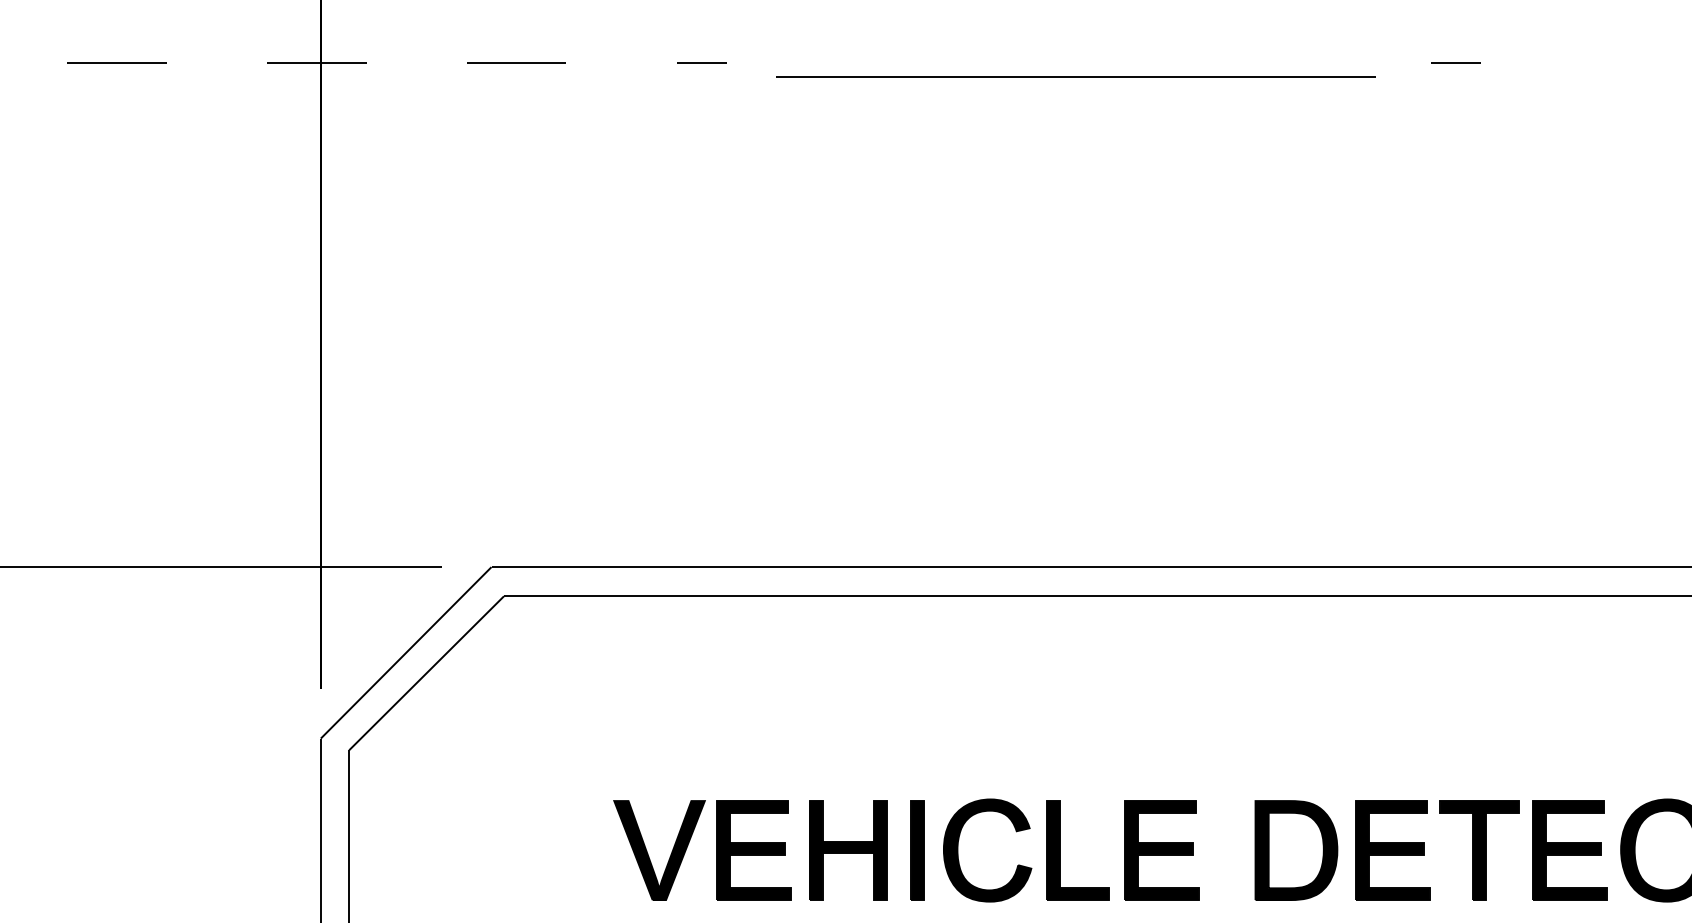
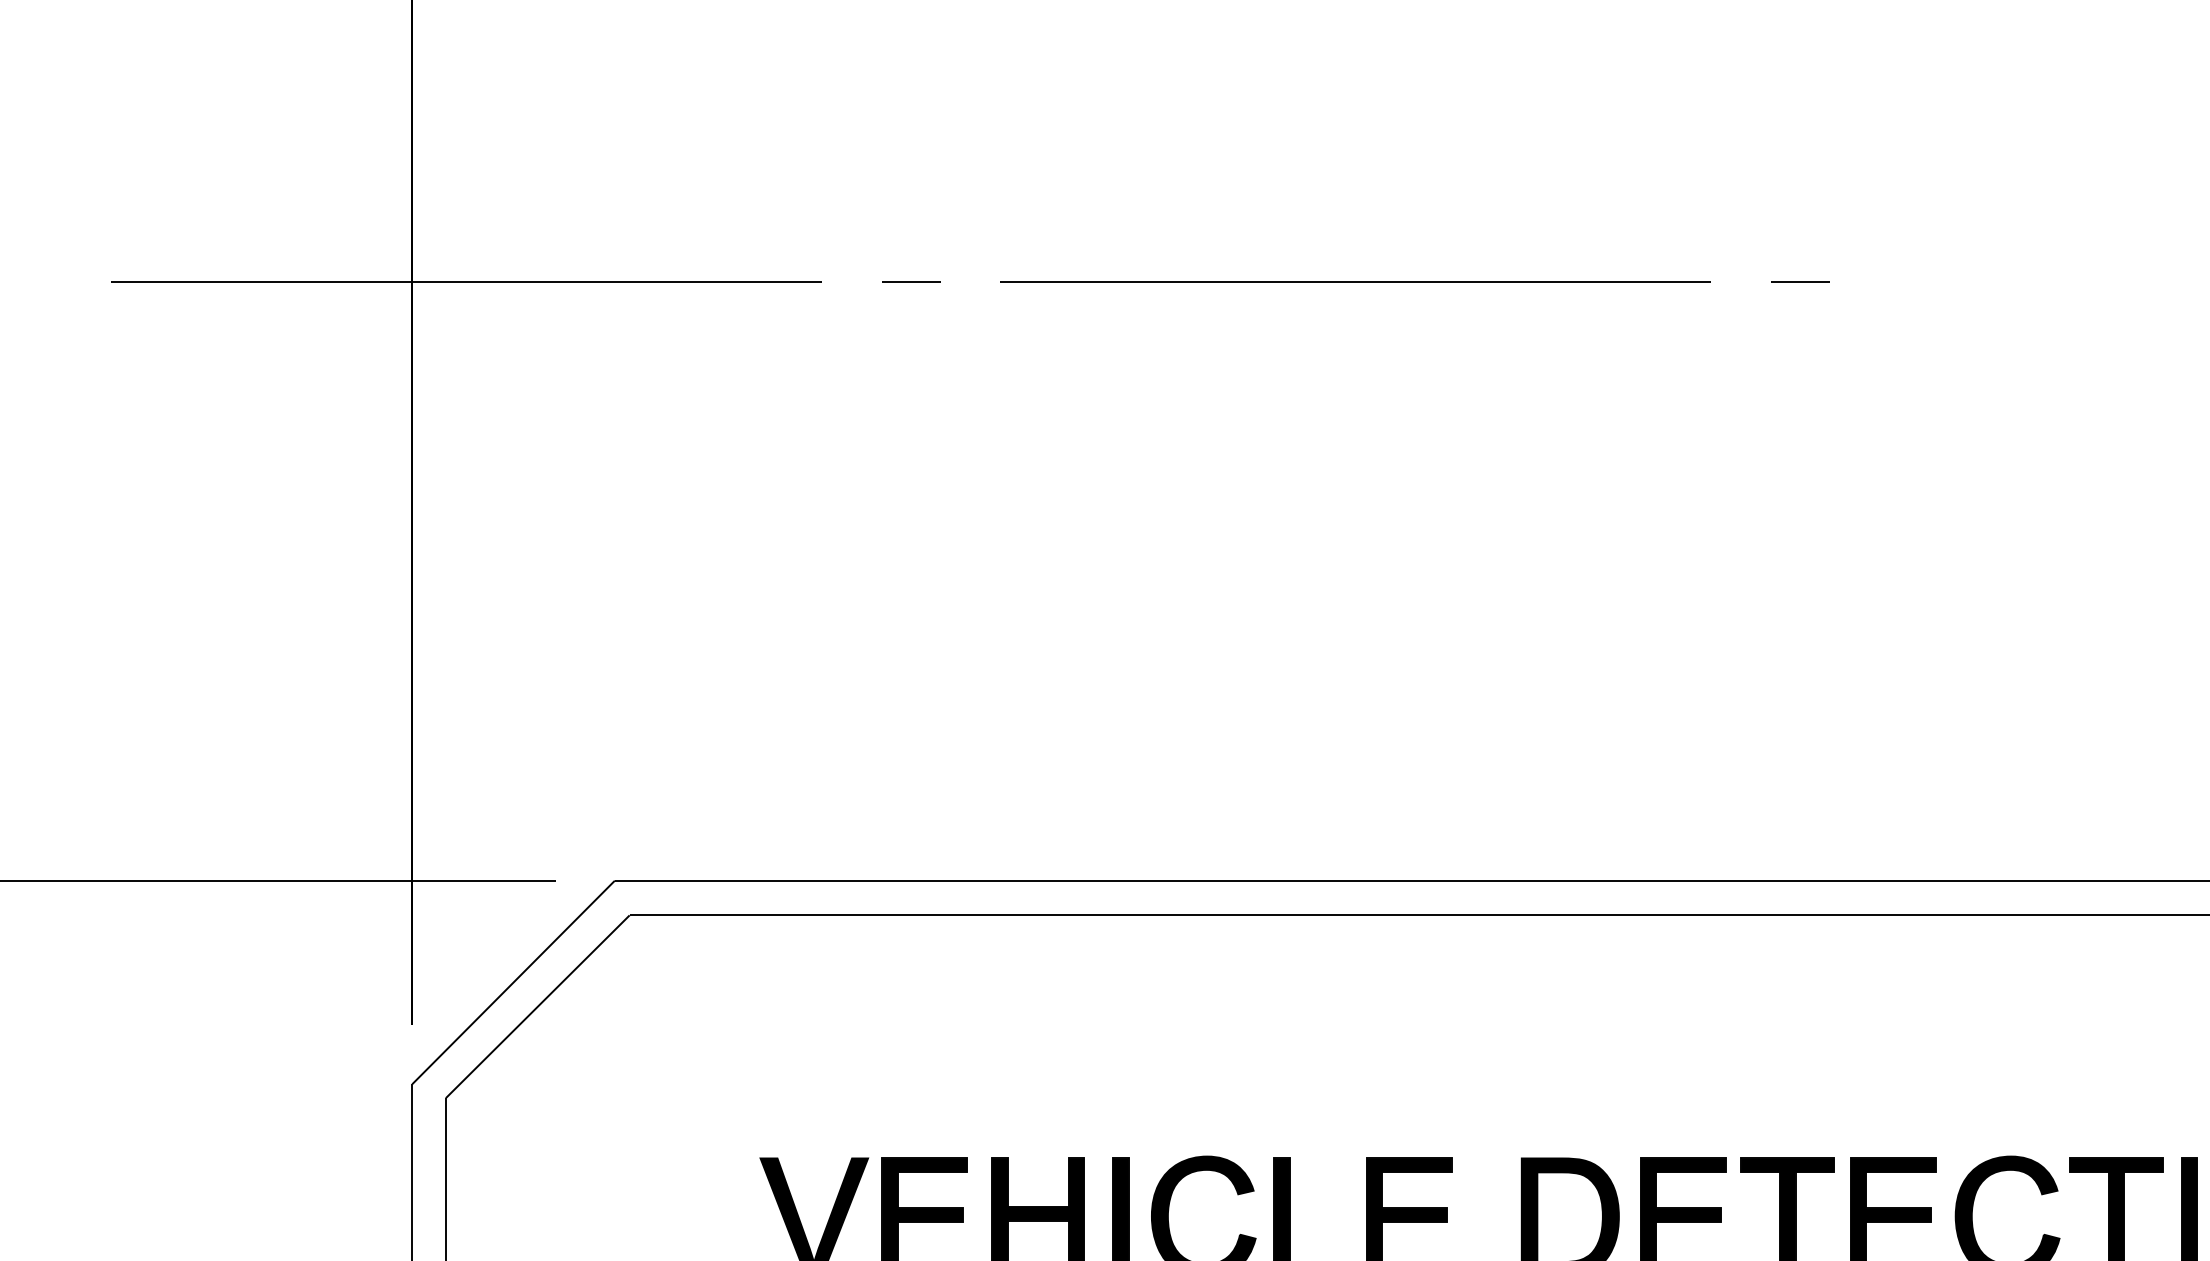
line: (702, 62) -> (911, 281), moved
line: (1456, 62) -> (1800, 281), moved
line: (366, 63) -> (466, 282), dashed -> solid
line: (1075, 76) -> (1355, 281), moved

